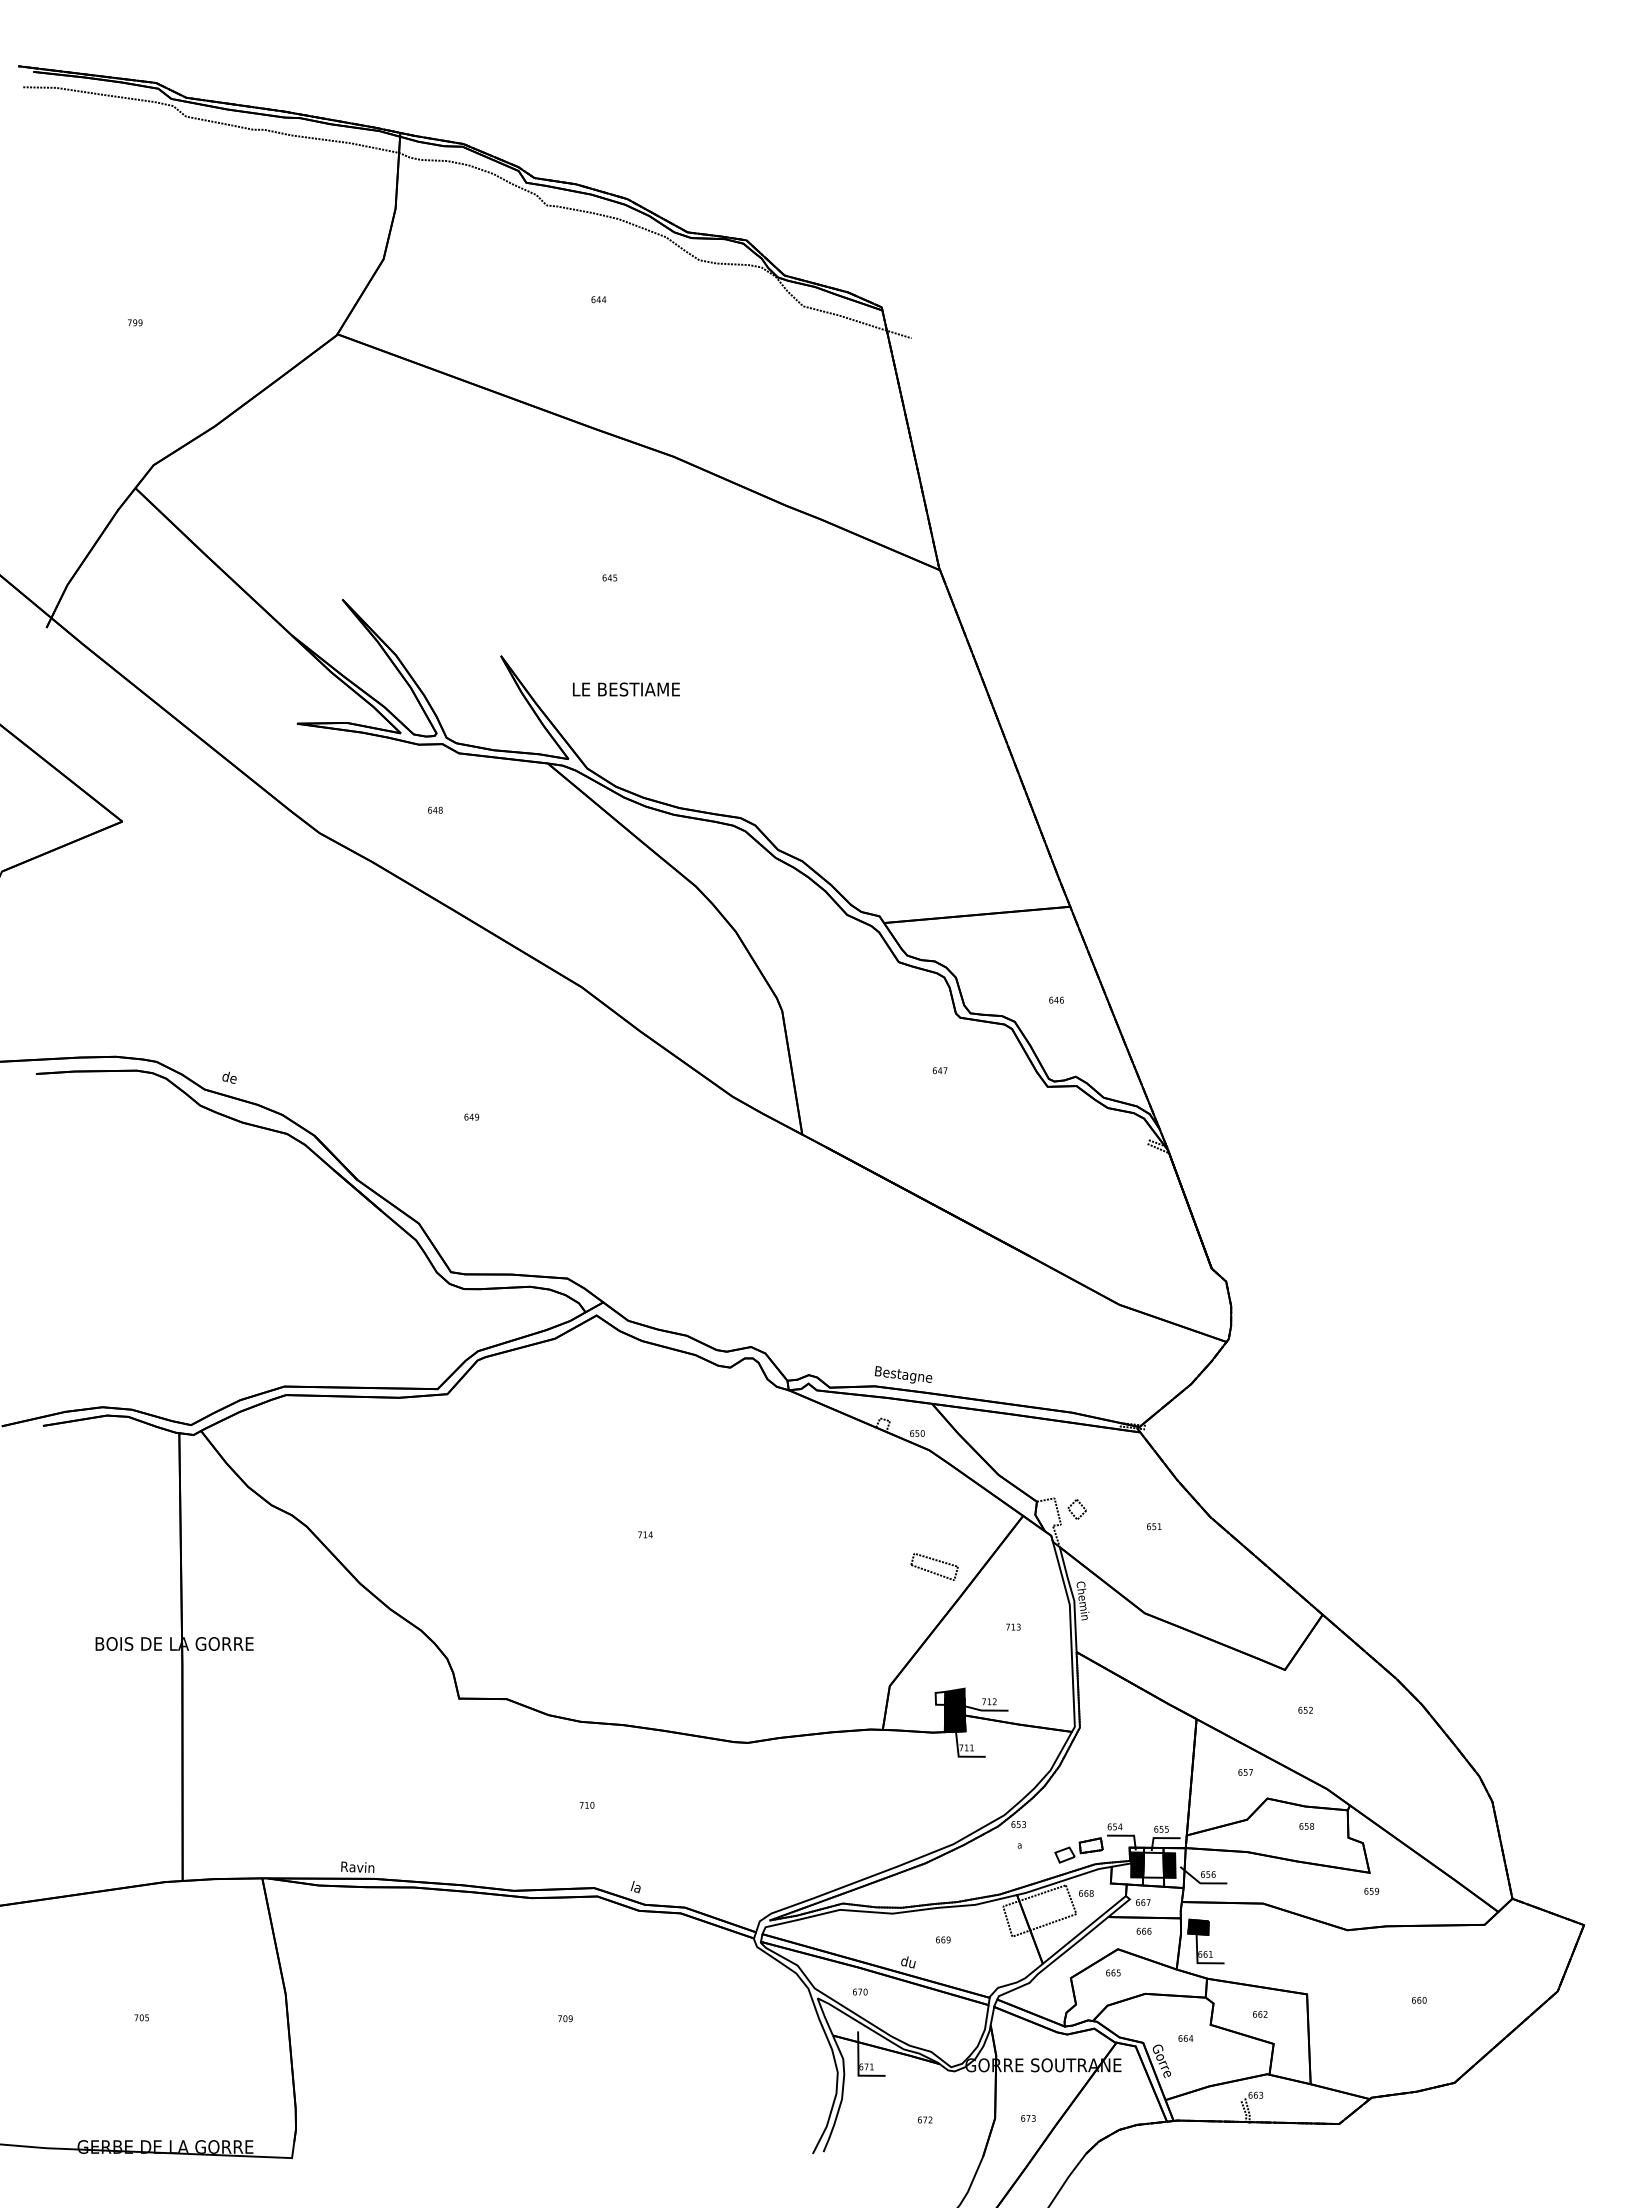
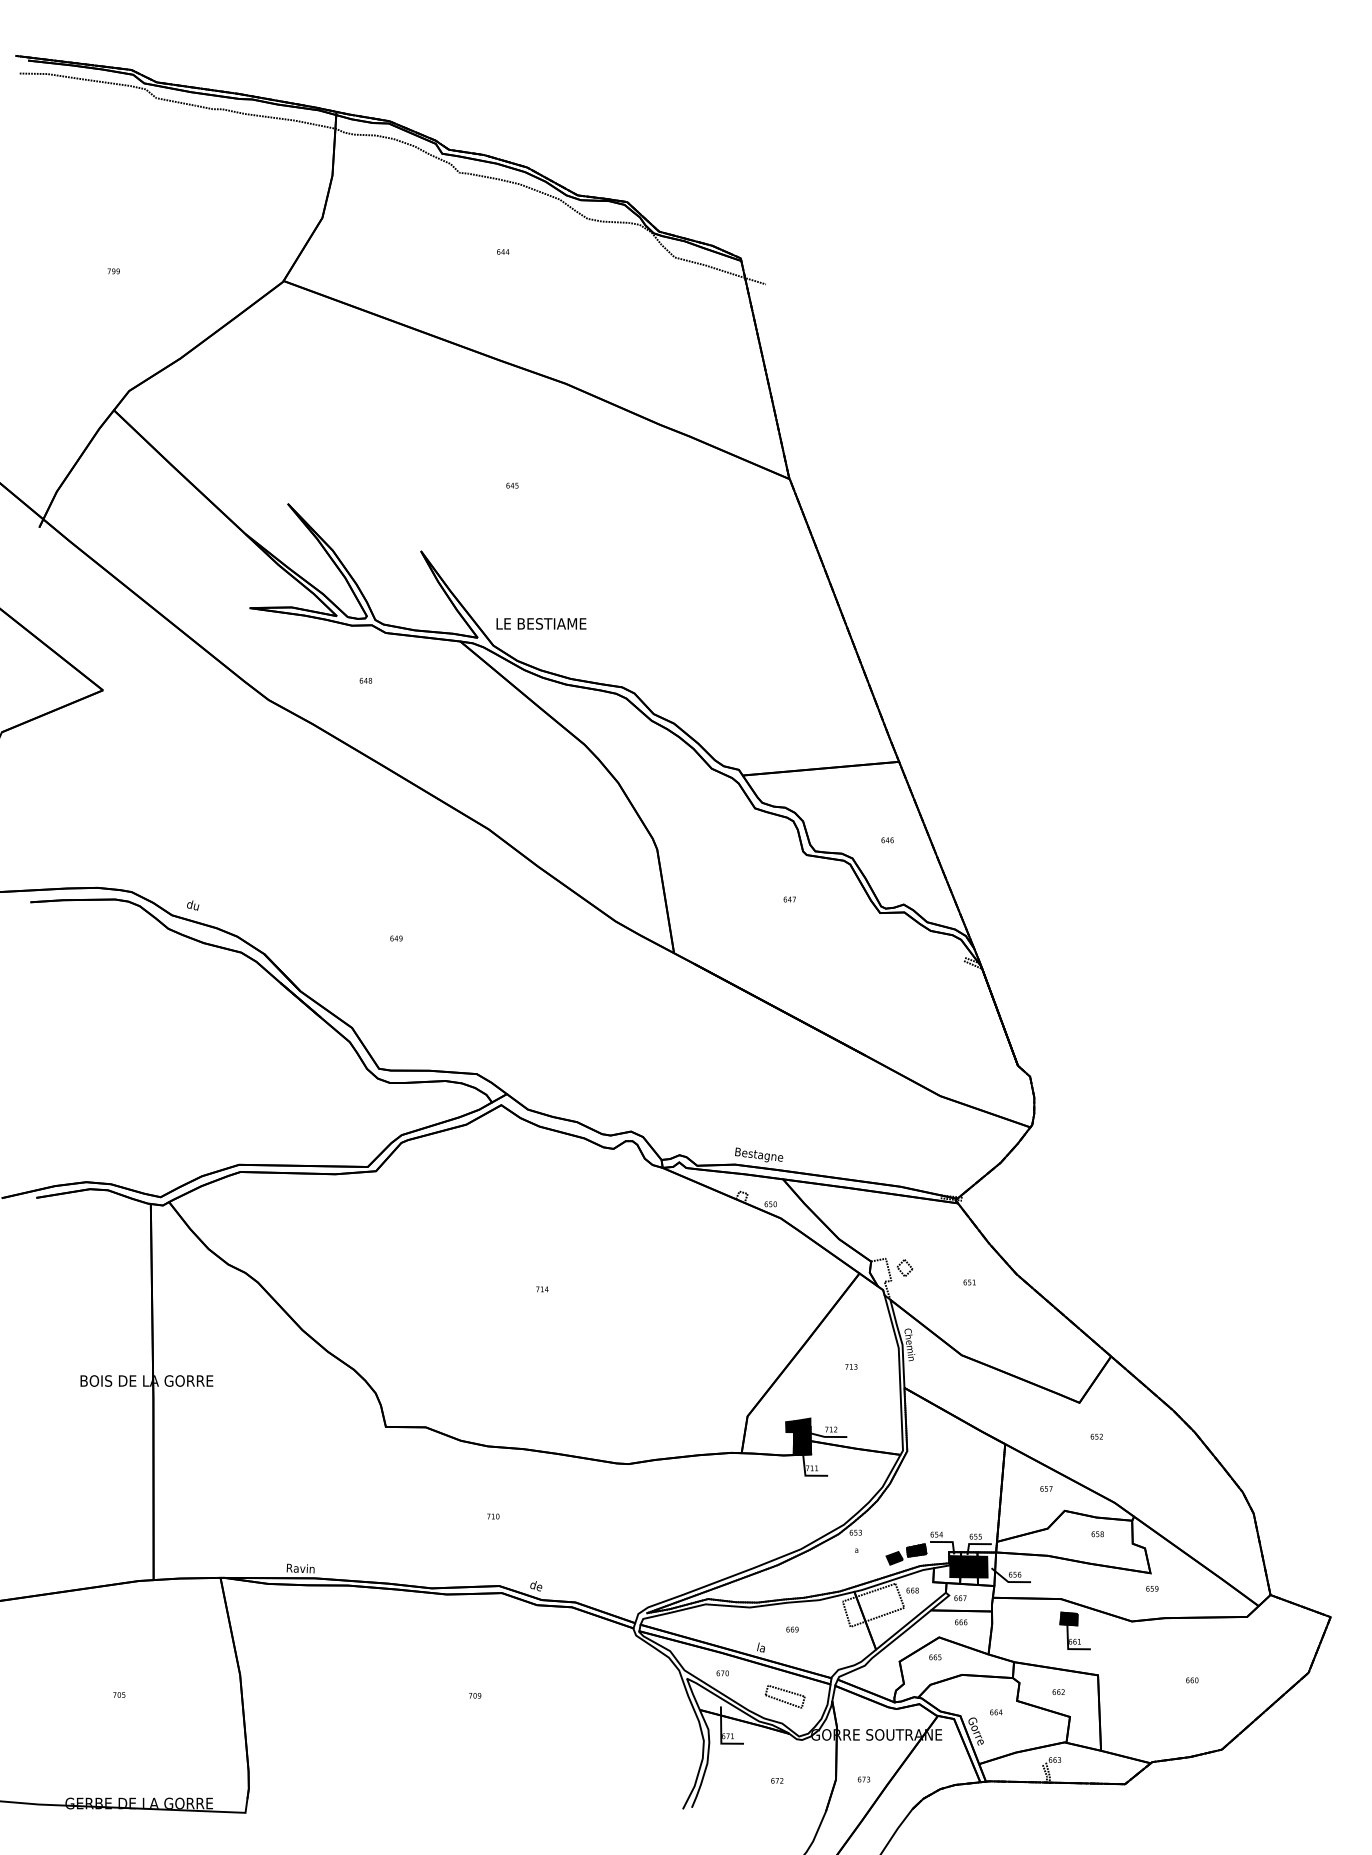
text: (626, 689) -> (541, 623), moved
text: (233, 1079) -> (196, 906), de -> du
part: (934, 1566) -> (785, 1696), moved
fill: (940, 1697) -> (790, 1425), added
fill: (1090, 1845) -> (916, 1550), added
fill: (1064, 1854) -> (894, 1557), added
fill: (1153, 1864) -> (969, 1566), added
text: (637, 1887) -> (535, 1585), la -> de
part: (1205, 1941) -> (1074, 1630), moved
text: (908, 1961) -> (763, 1647), du -> la

